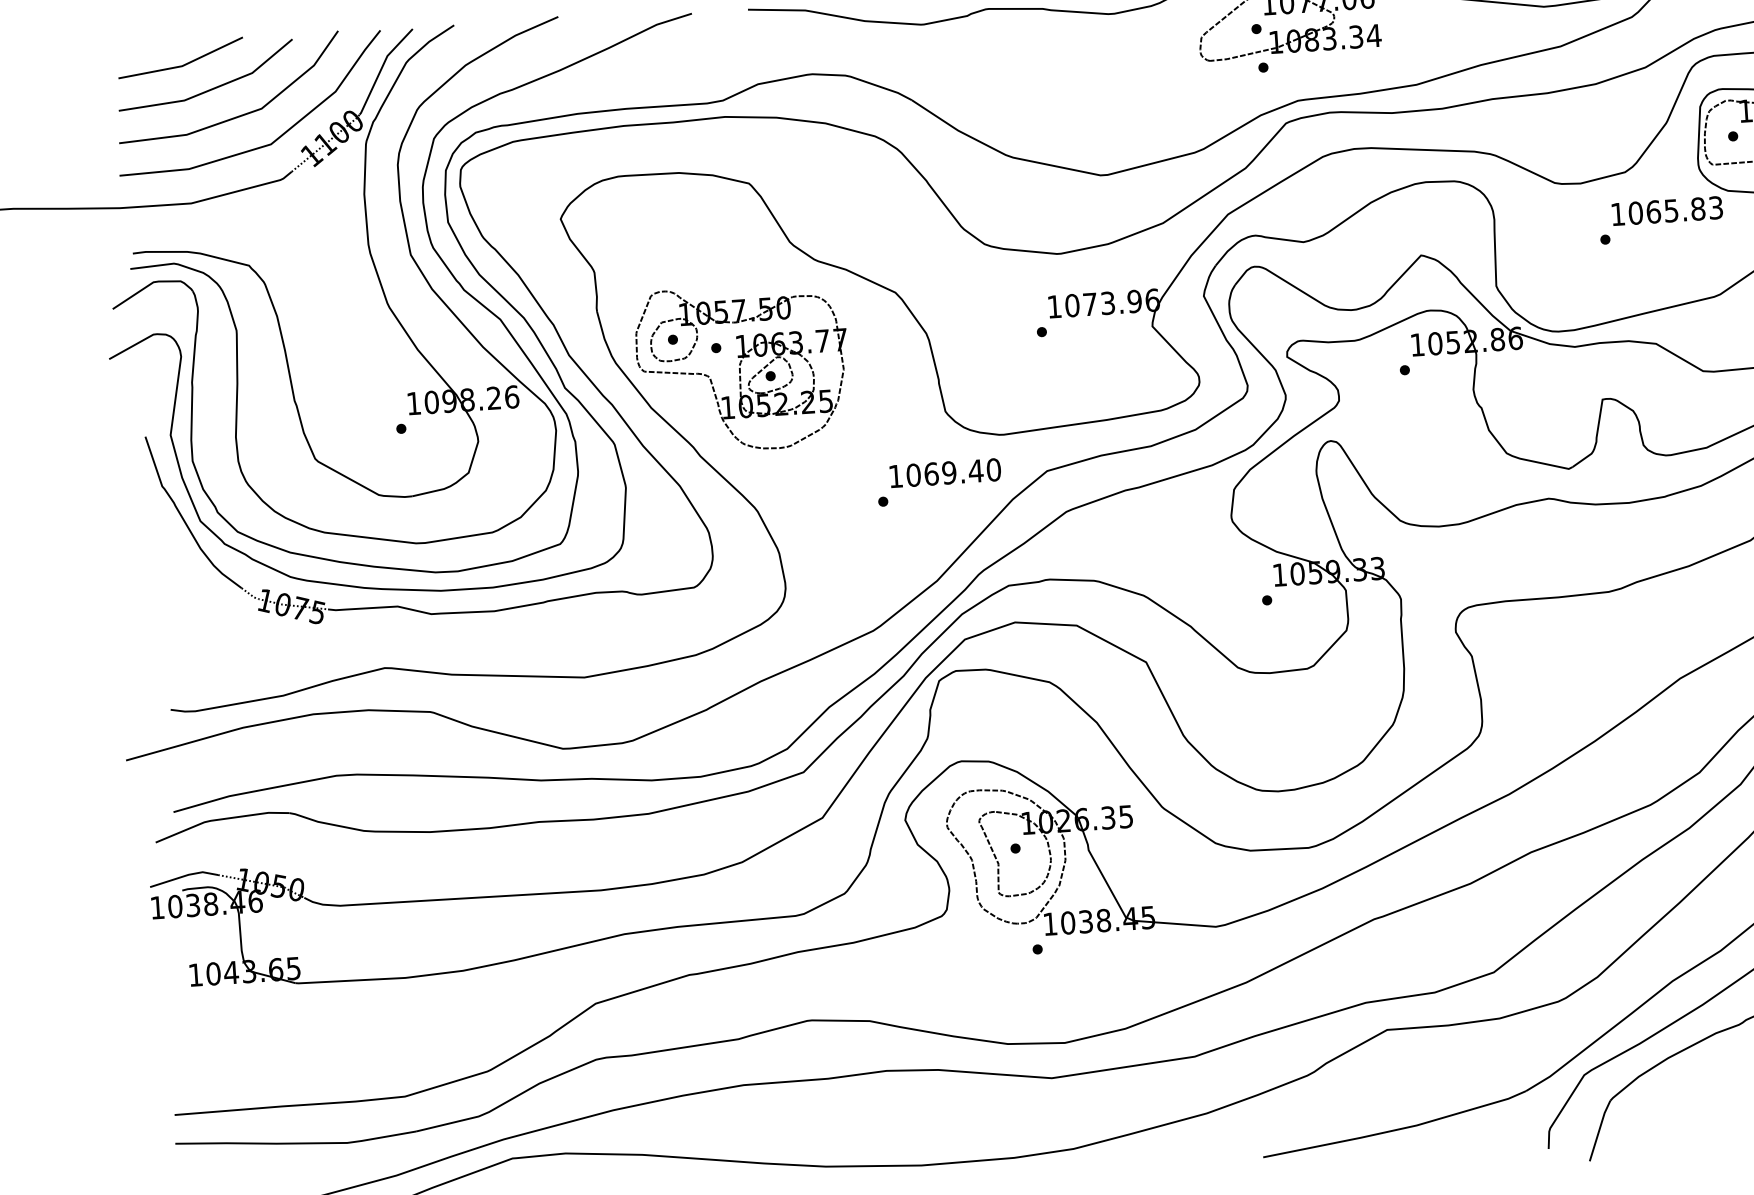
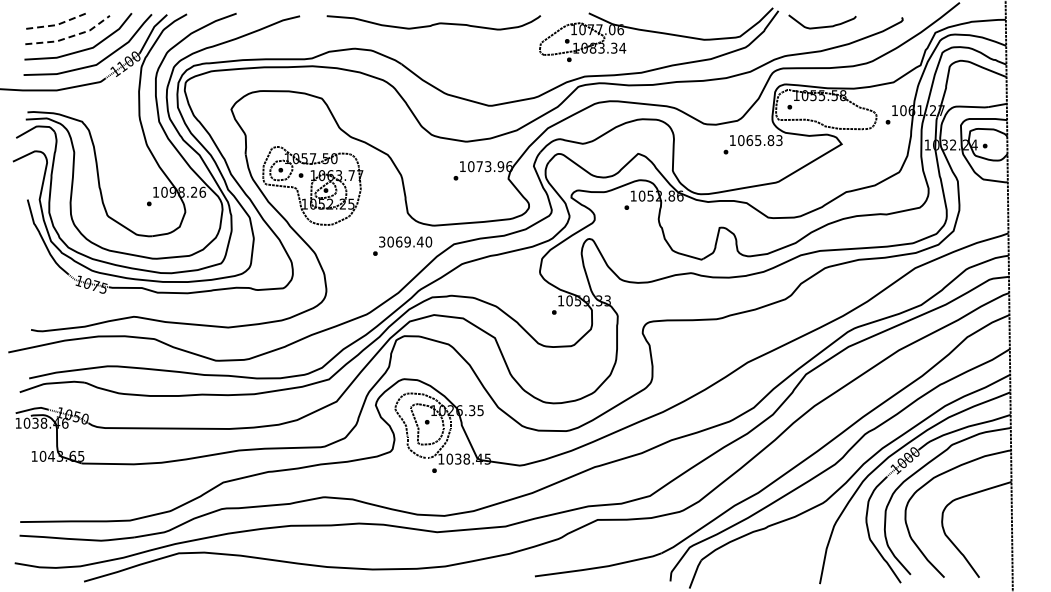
line: (181, 67) -> (56, 25), solid -> dashed
line: (210, 90) -> (69, 37), solid -> dashed
text: (896, 475) -> (382, 241), 1069.40 -> 3069.40

